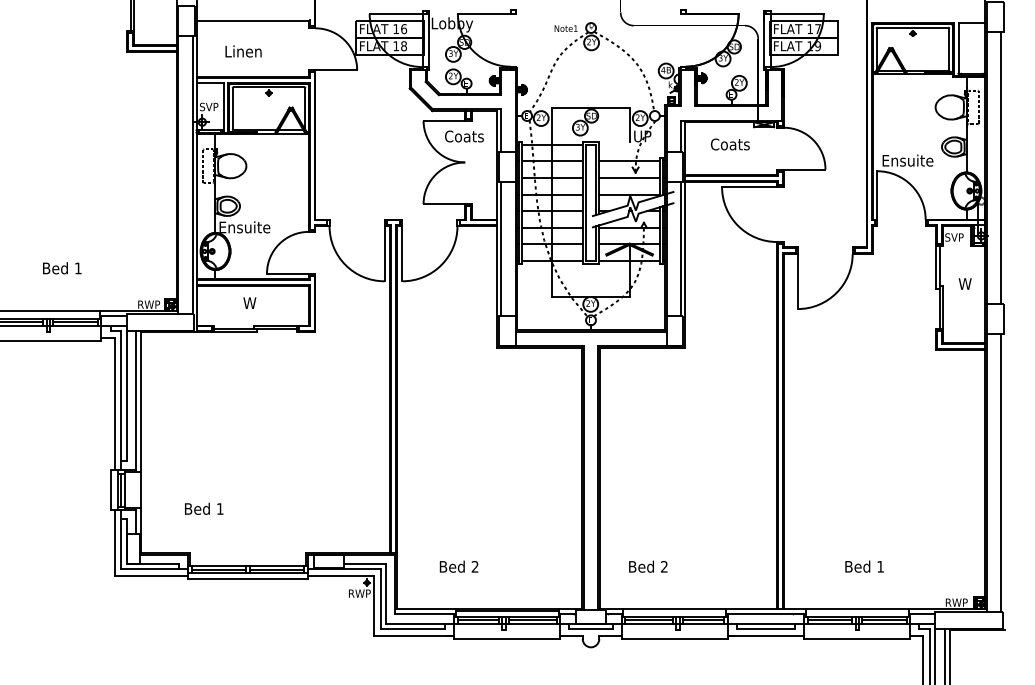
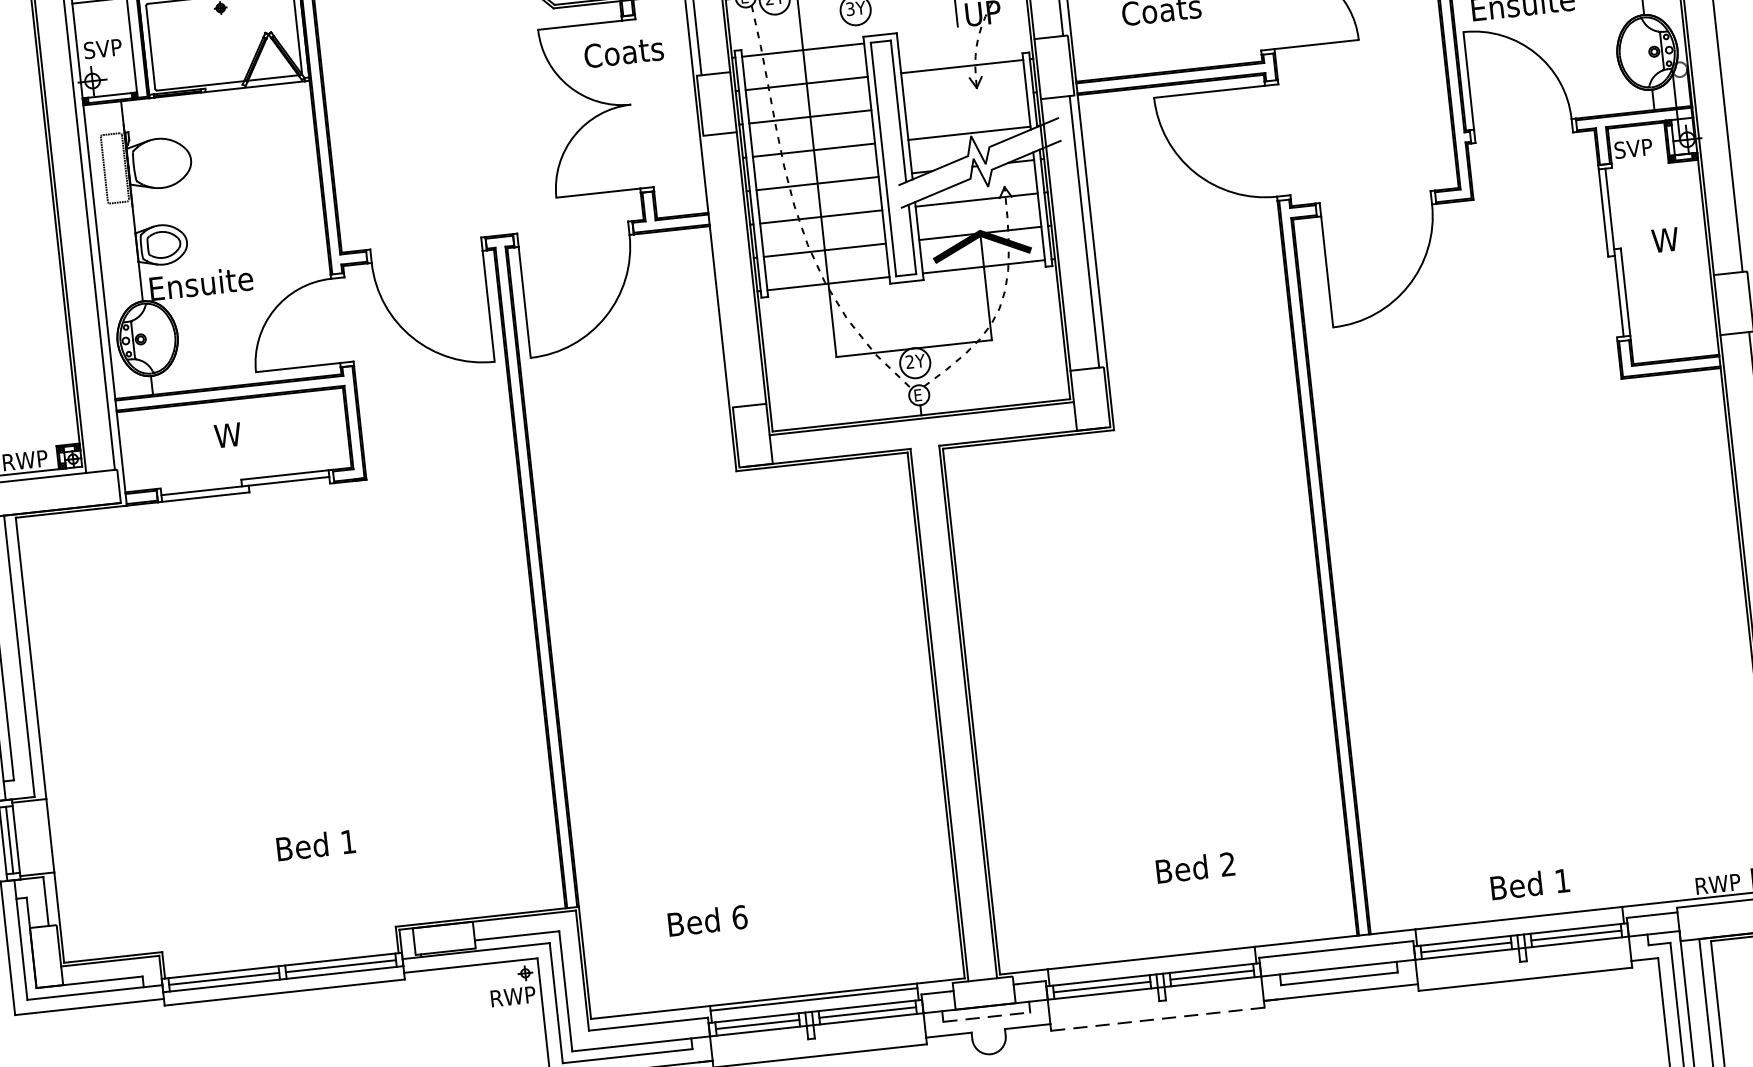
line: (629, 178) -> (965, 100), removed
line: (501, 248) -> (723, 270), removed
text: (204, 508) -> (316, 844), moved
text: (474, 566) -> (738, 916), 2 -> 6
text: (648, 566) -> (1195, 867), moved
text: (864, 566) -> (1529, 883), moved
line: (591, 628) -> (987, 1016), solid -> dashed
line: (674, 639) -> (1157, 1020), solid -> dashed

